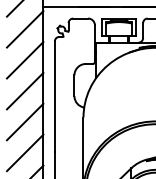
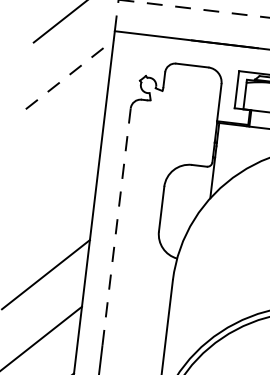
line: (25, 29) -> (70, 74), solid -> dashed
line: (24, 60) -> (60, 141), removed
line: (24, 90) -> (52, 206), removed
line: (54, 97) -> (115, 229), solid -> dashed

